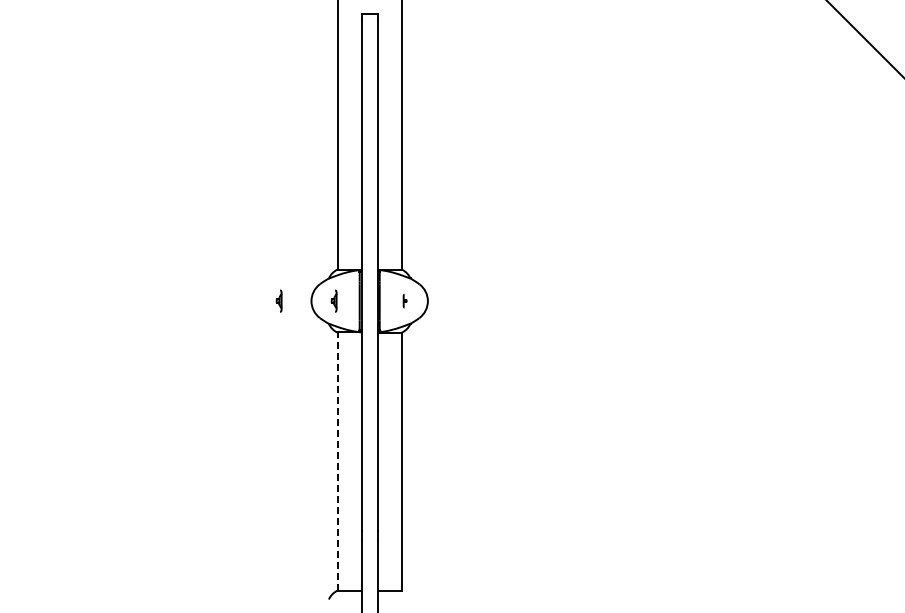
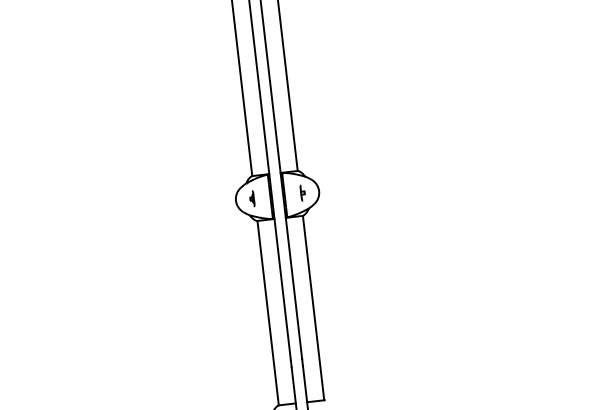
part: (278, 300) -> (212, 203), removed
part: (404, 300) -> (302, 192), size x1.67
line: (337, 461) -> (267, 313), dashed -> solid

